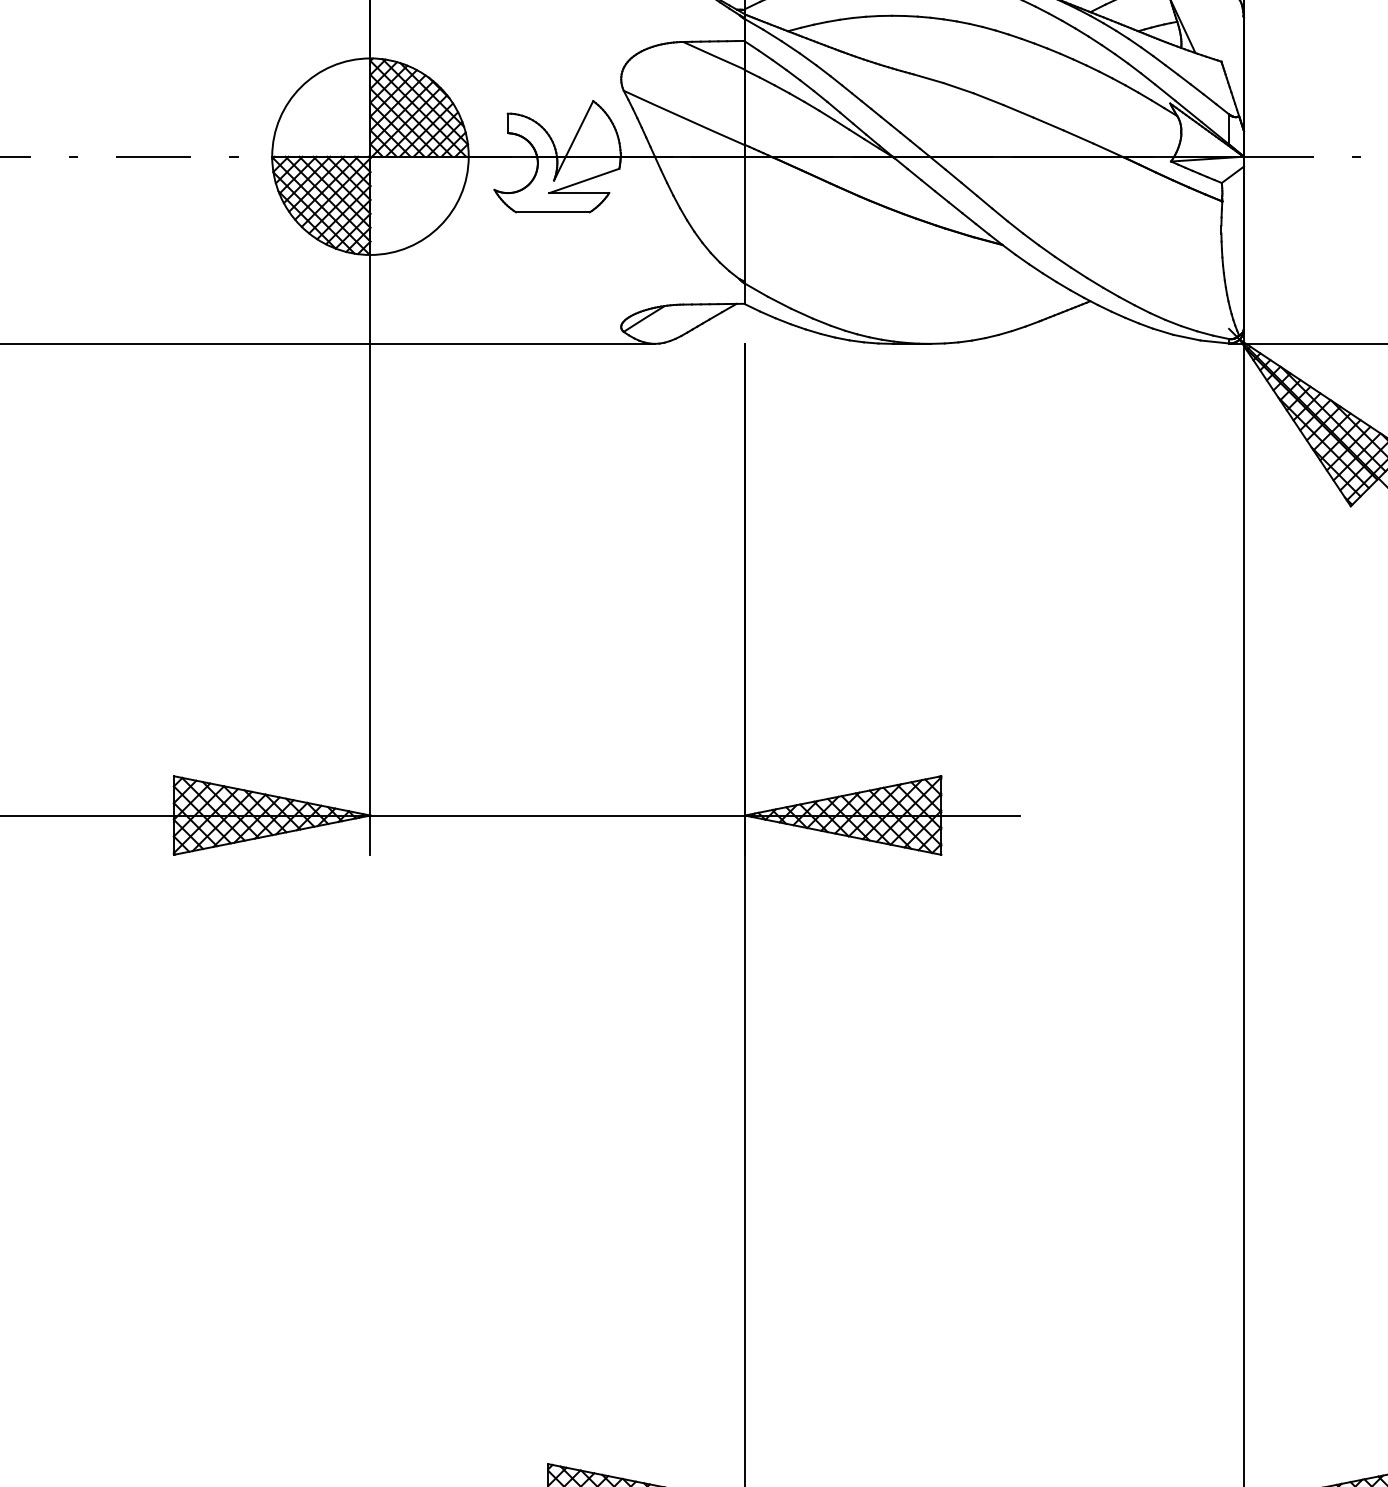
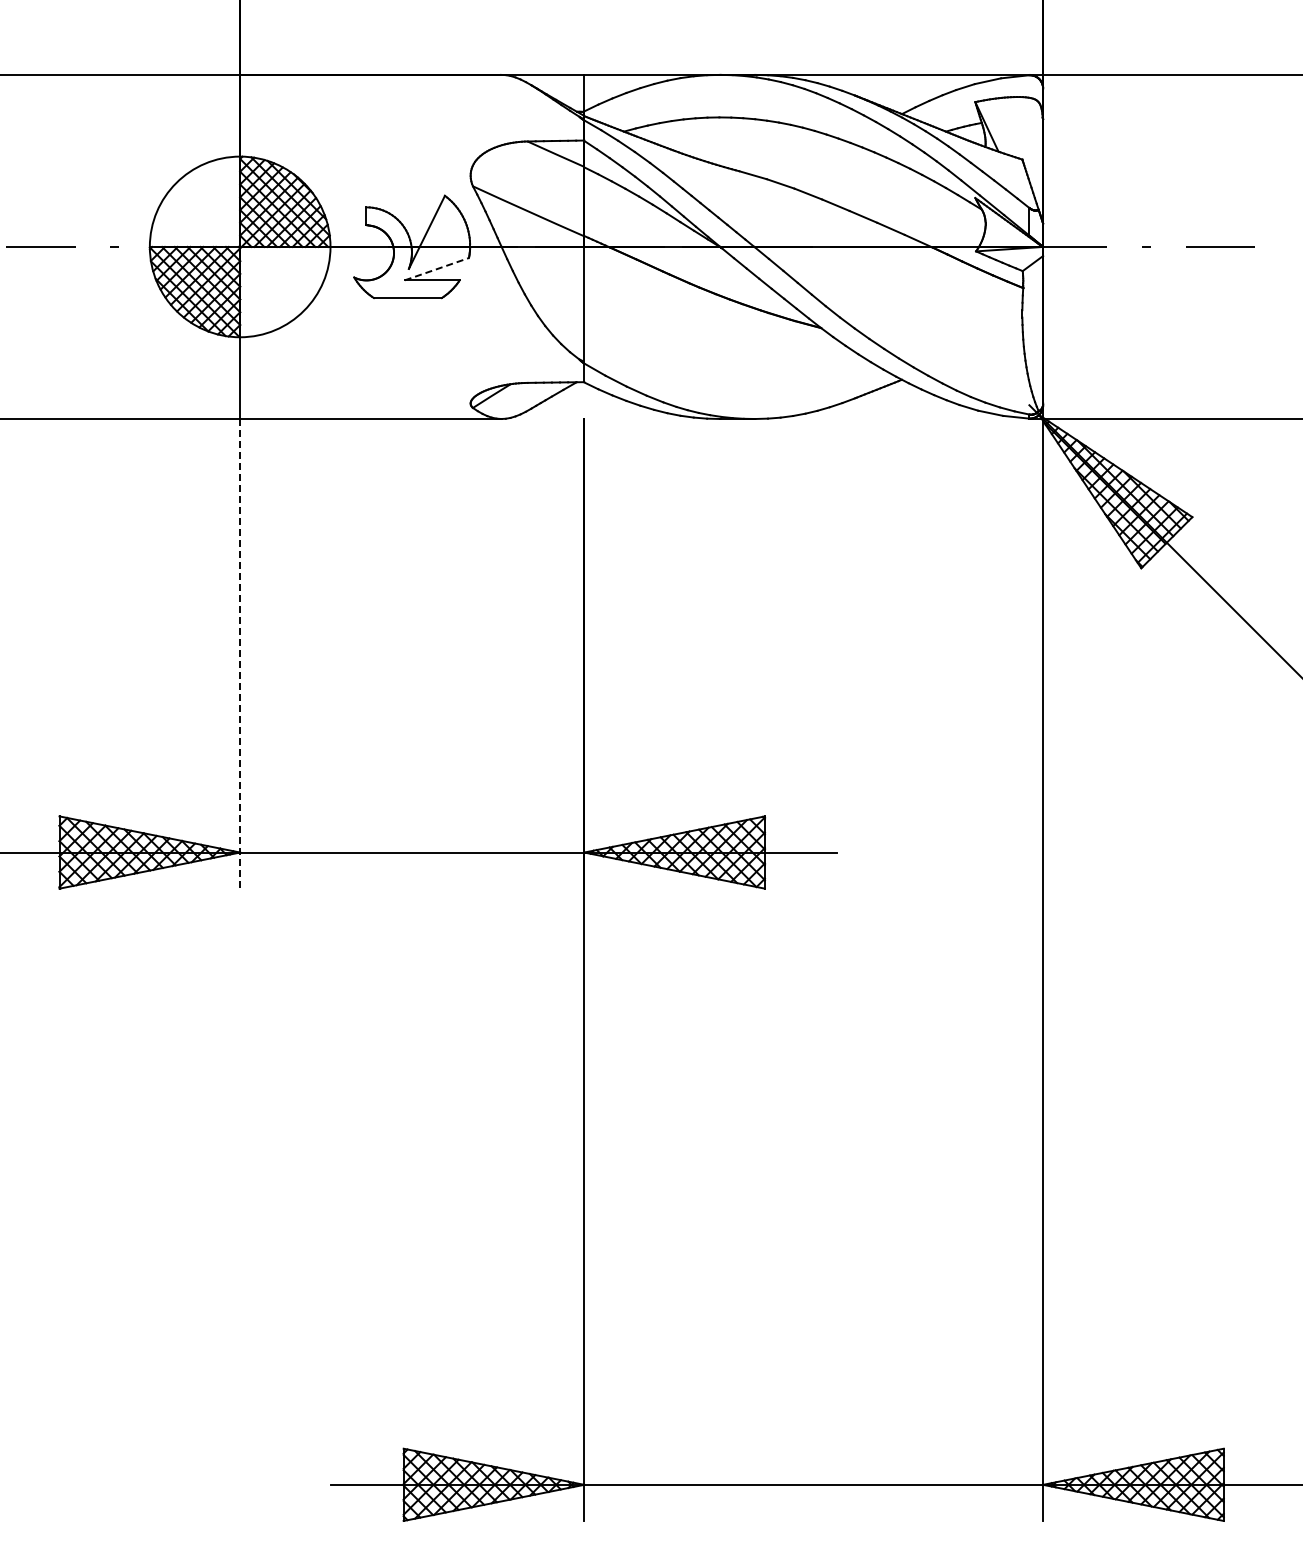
line: (585, 181) -> (437, 269), solid -> dashed
line: (370, 598) -> (240, 653), solid -> dashed

